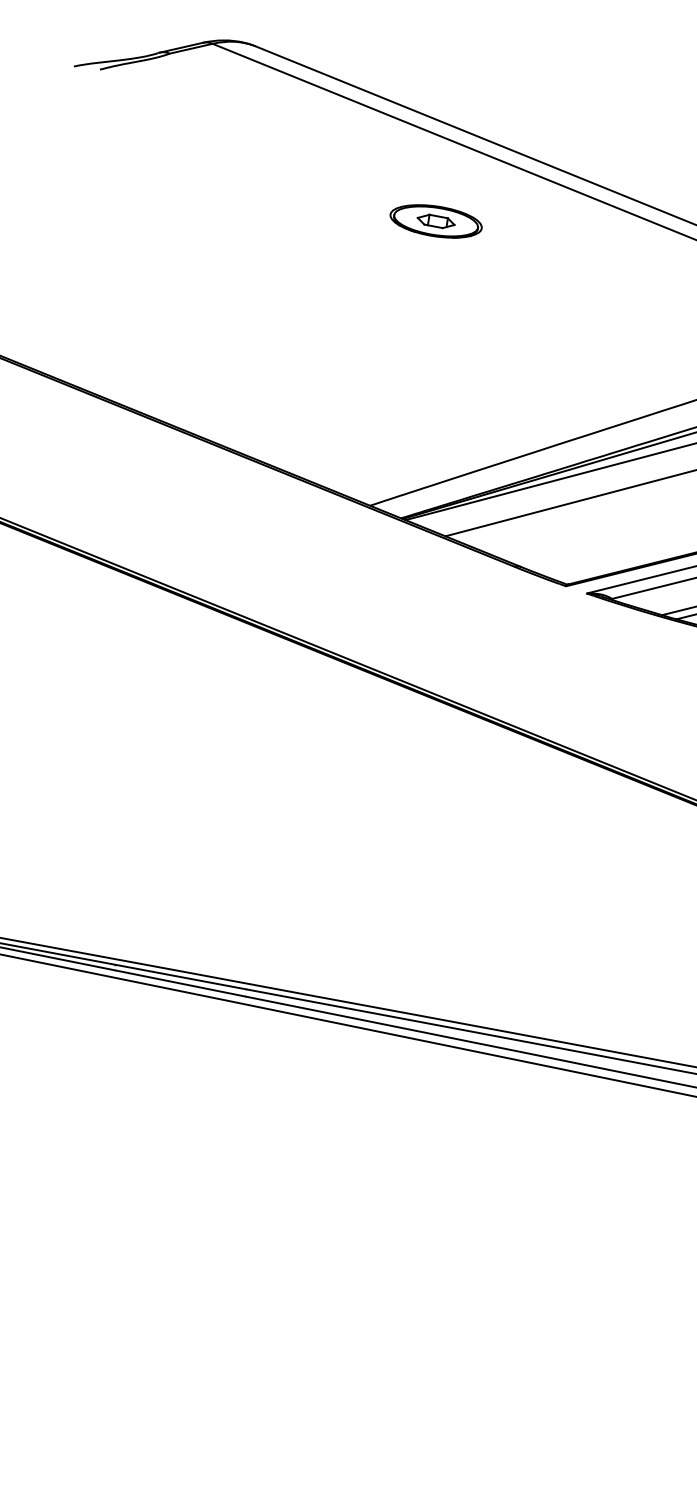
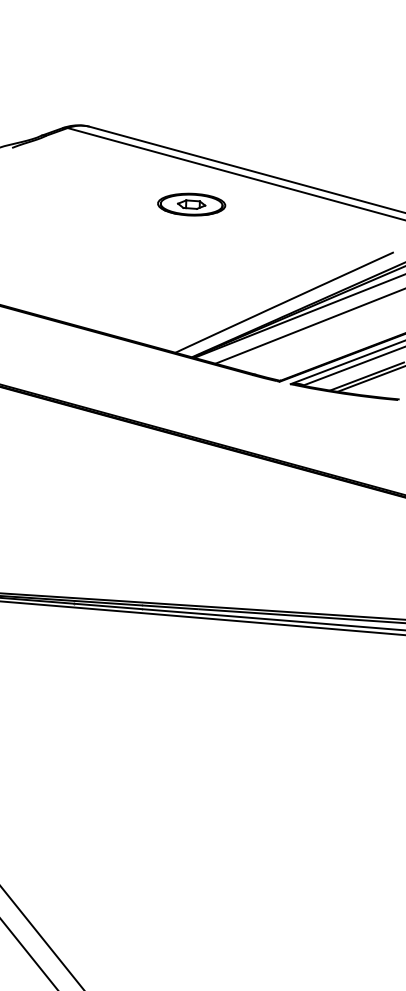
part: (435, 221) -> (191, 204), size x1.43

